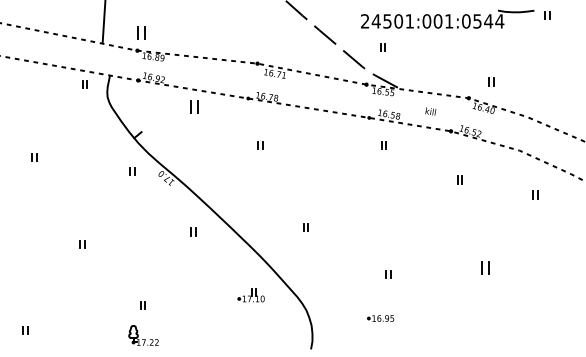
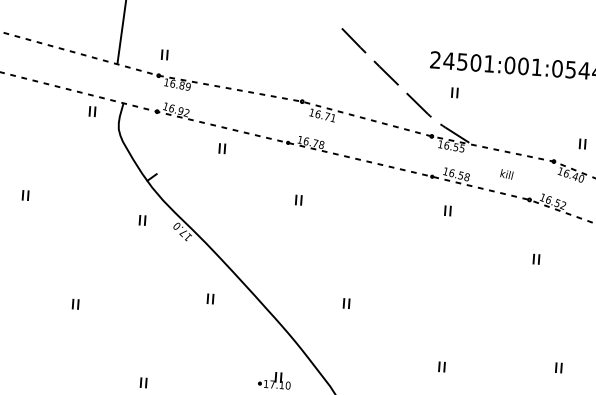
part: (140, 33) -> (163, 55), size x0.62
part: (193, 107) -> (221, 148), size x0.62
part: (484, 268) -> (558, 368), size x0.62

